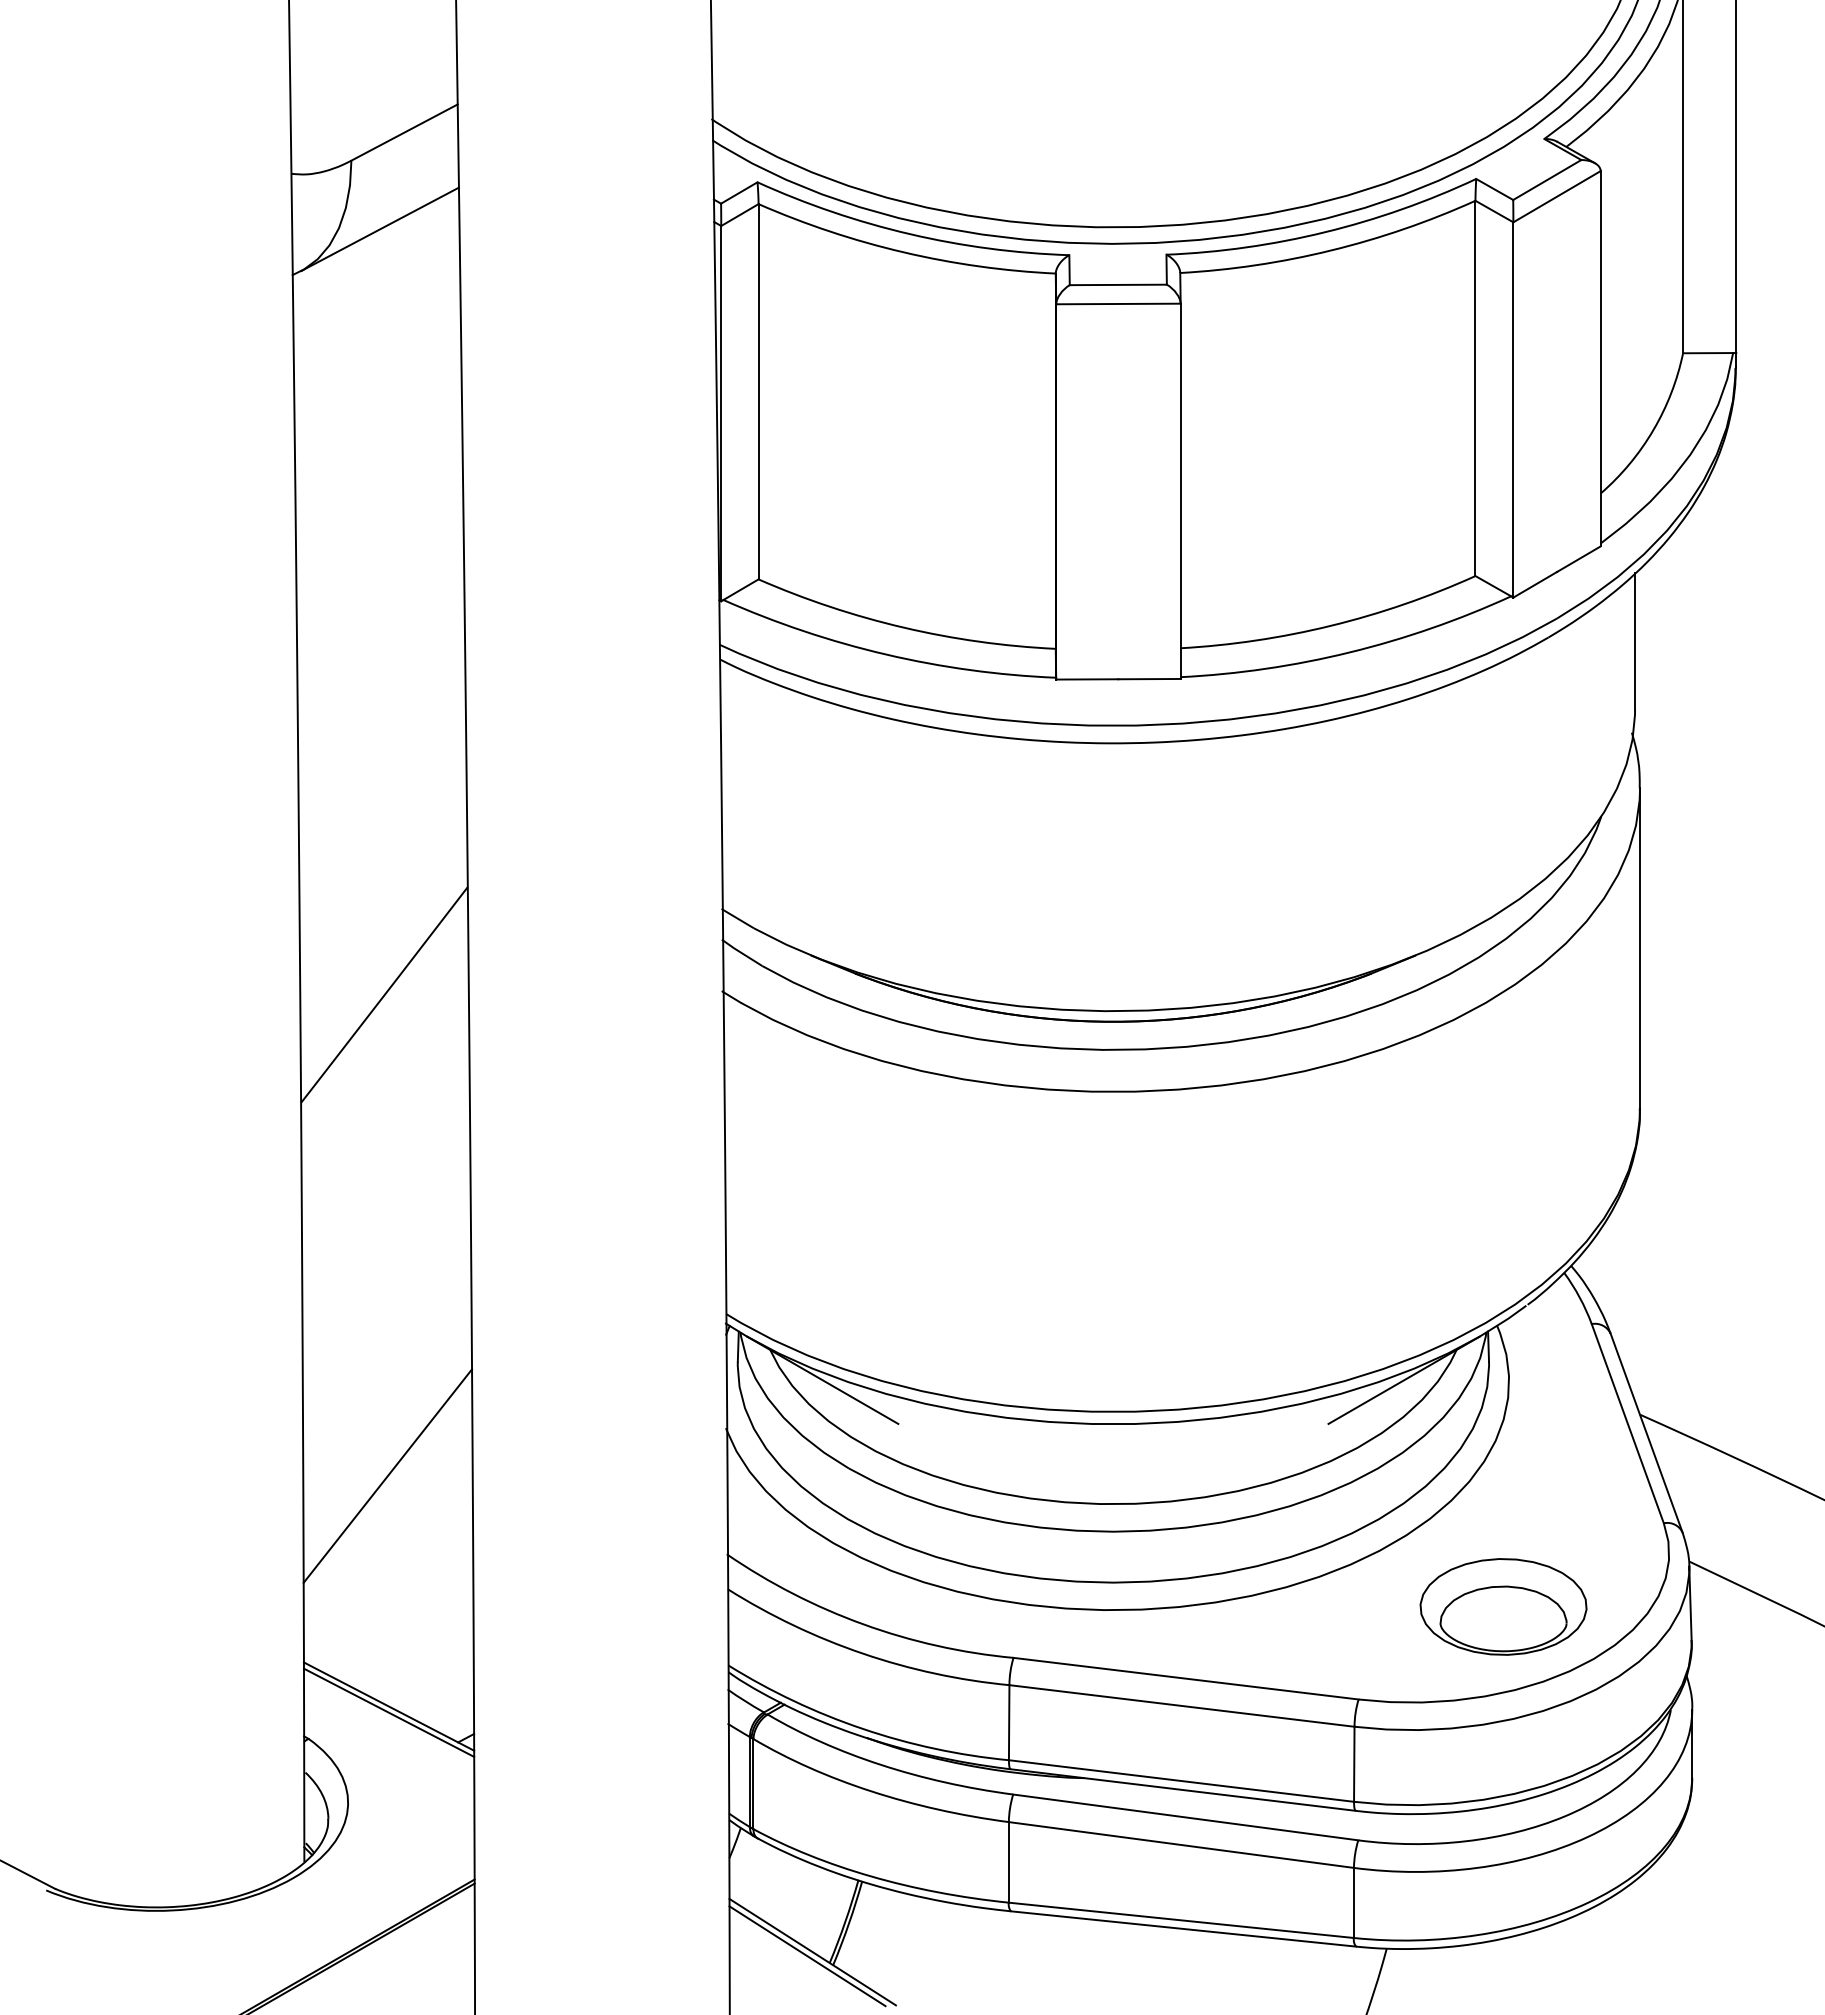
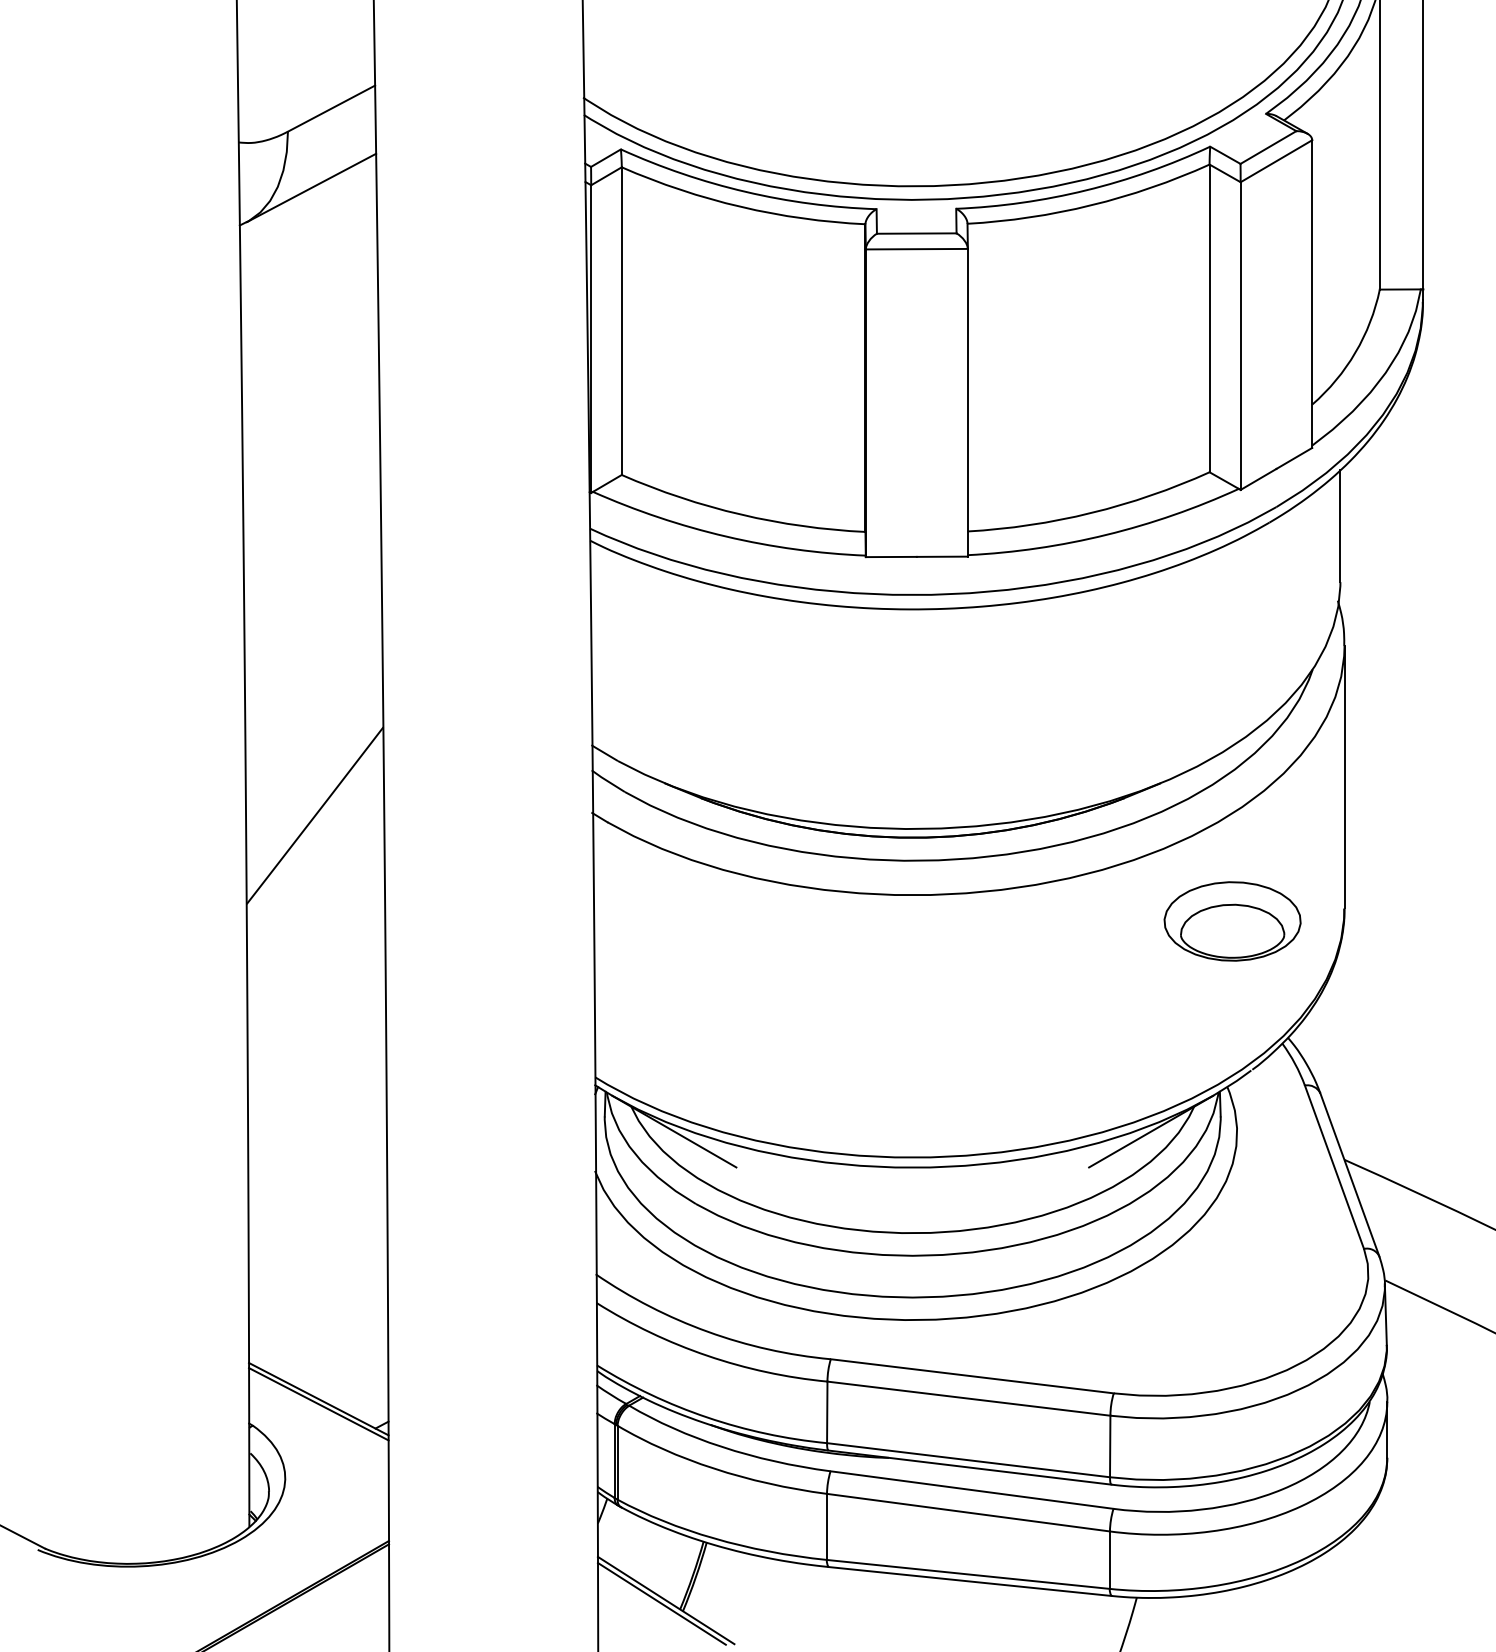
line: (387, 1475) -> (317, 1209), removed
part: (1503, 1606) -> (1232, 921), moved

